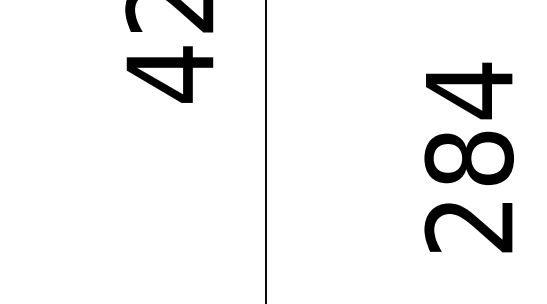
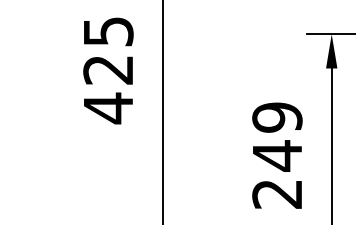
text: (469, 124) -> (277, 136), 284 -> 249

